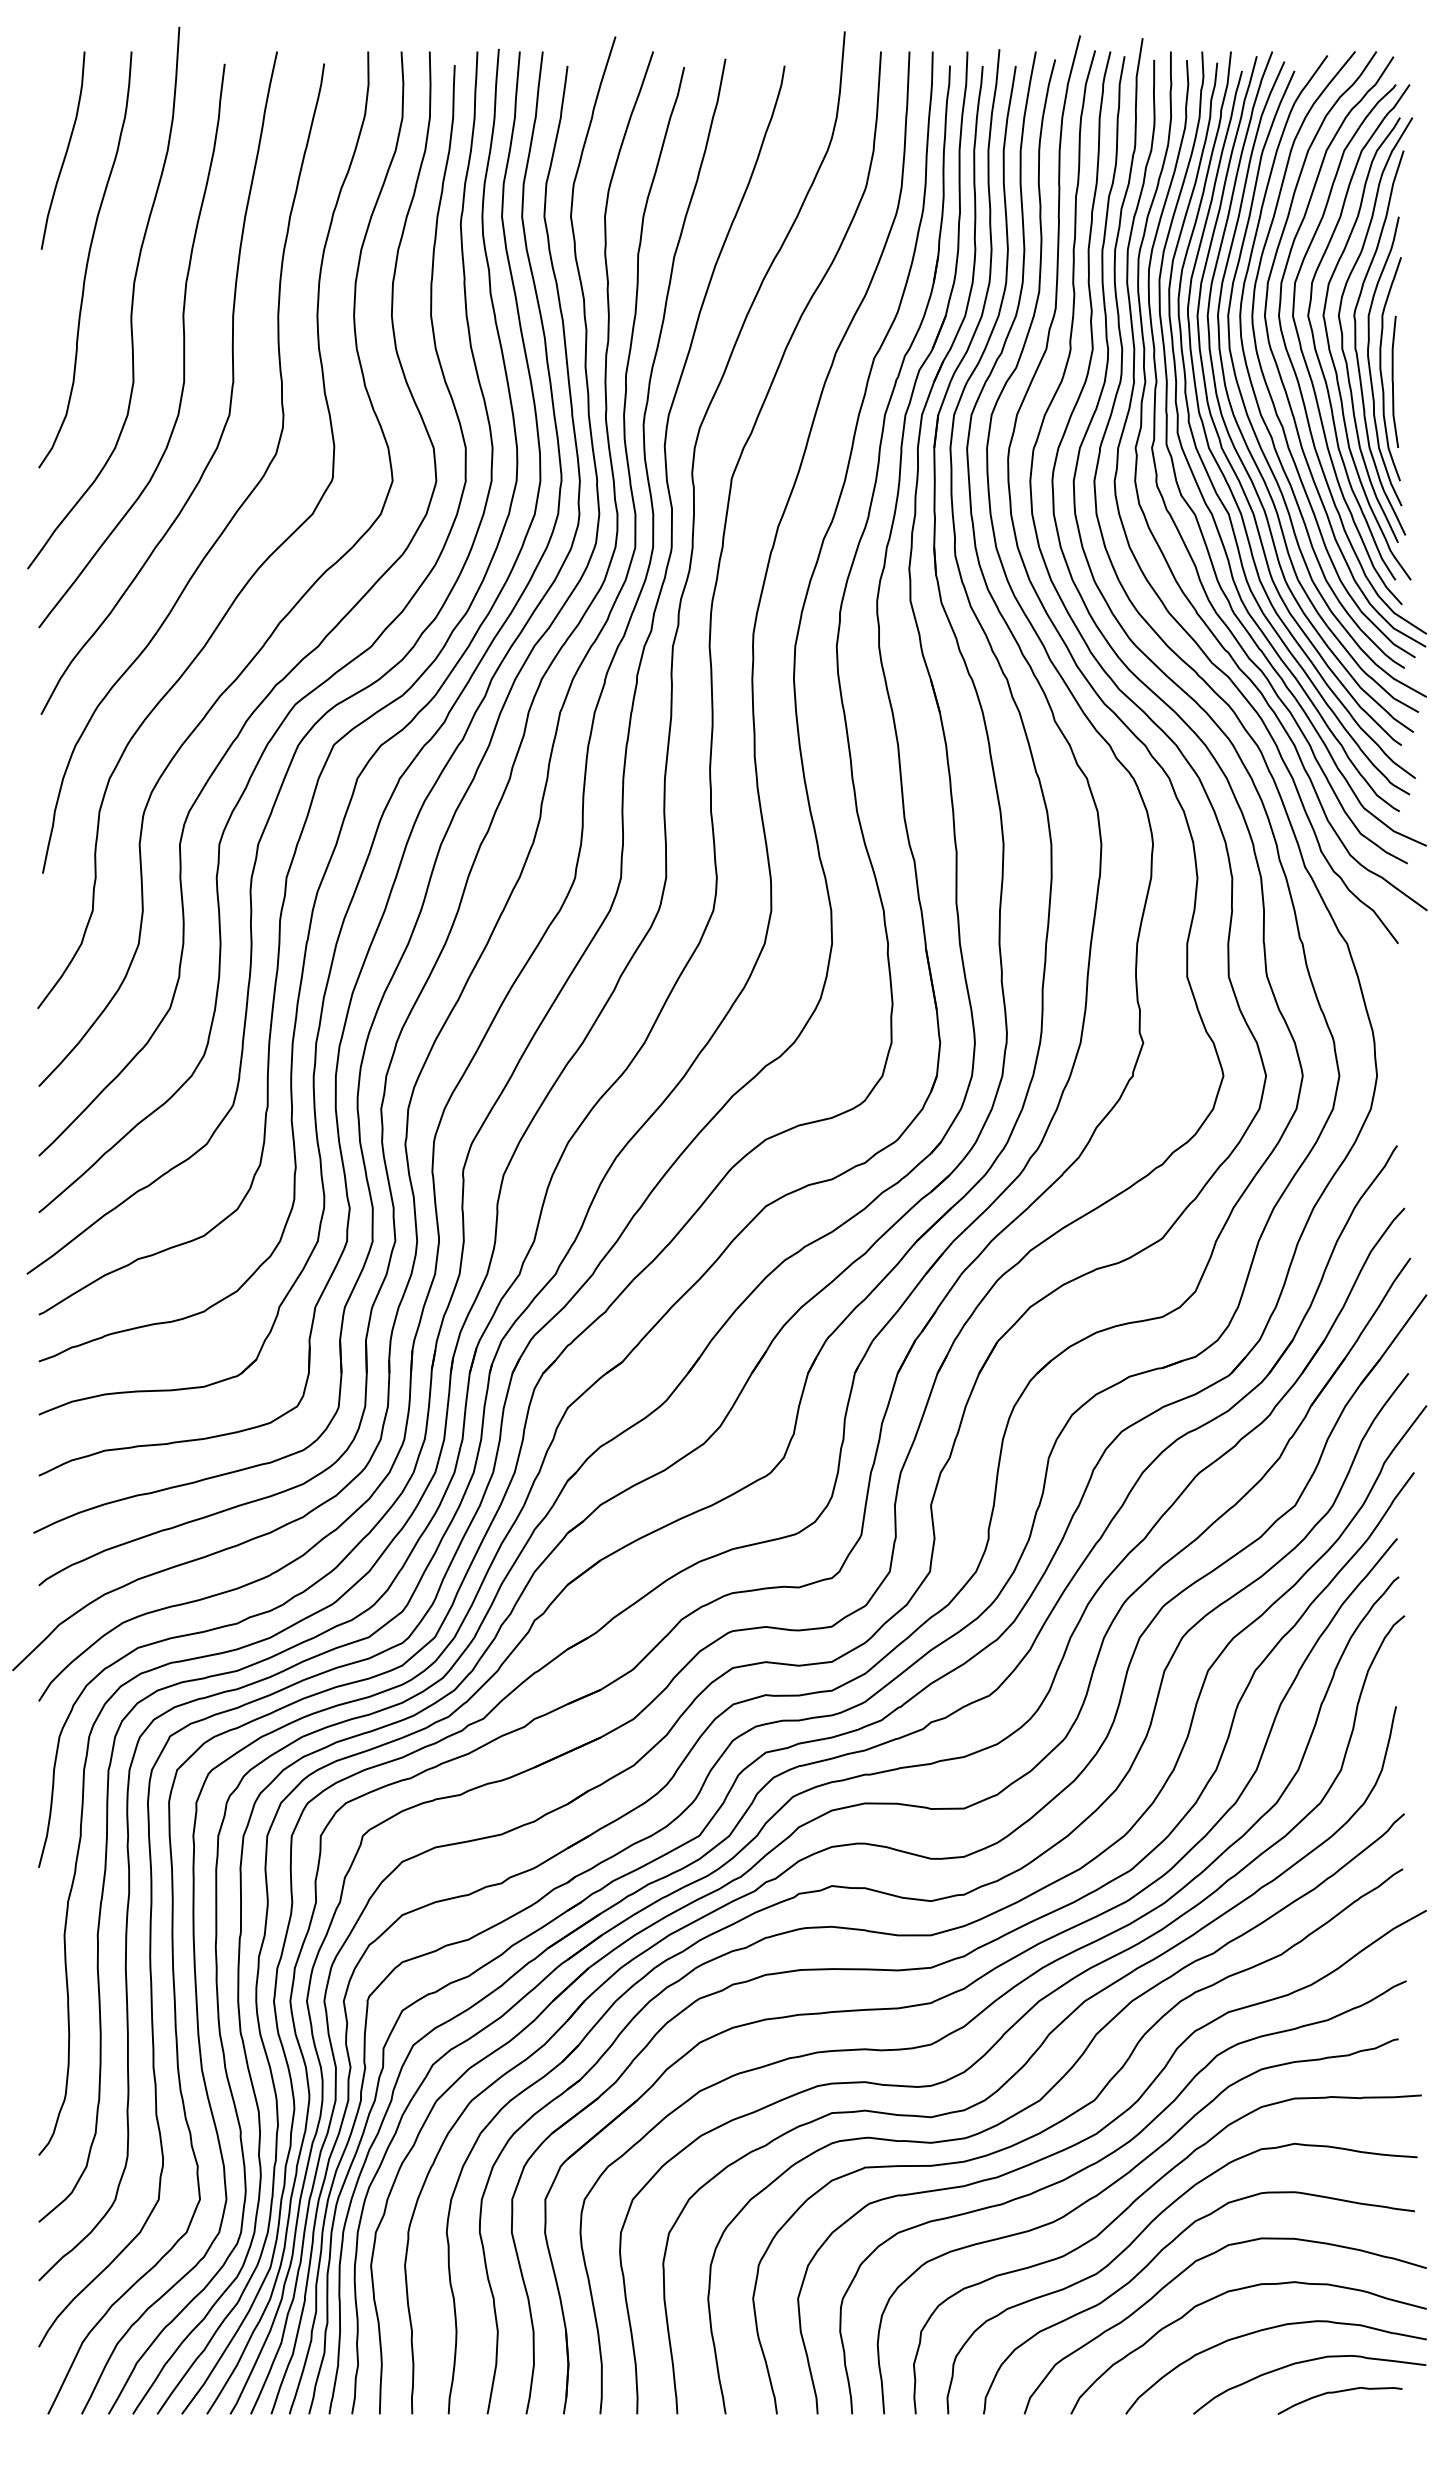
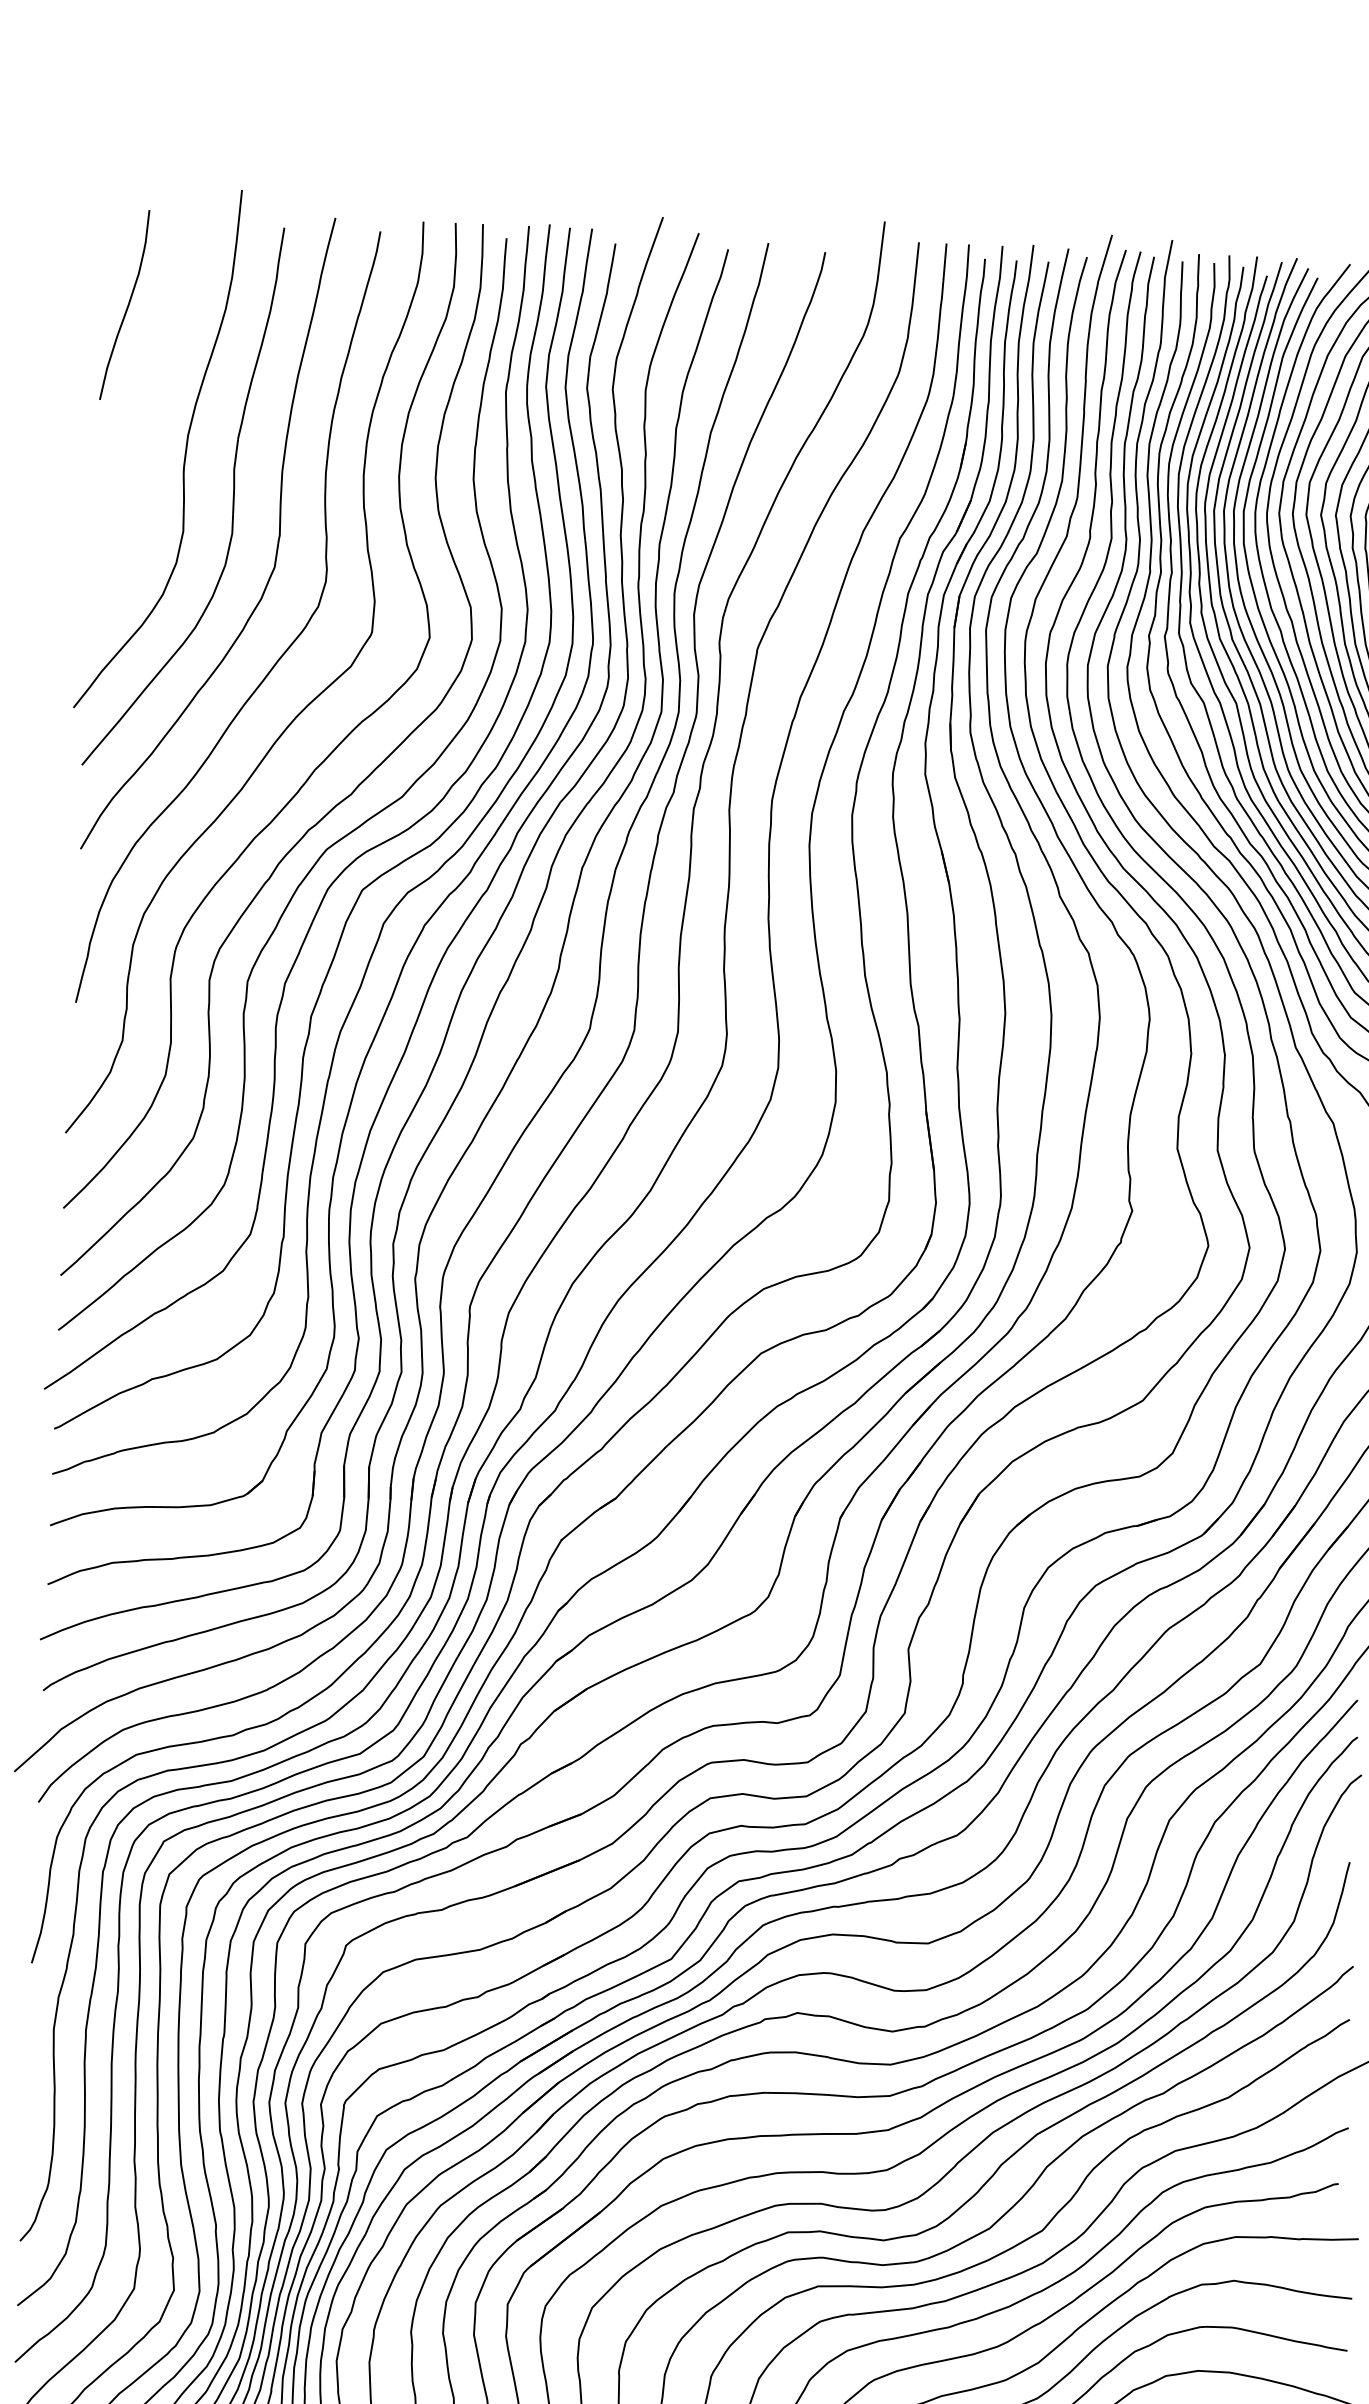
curve: (87, 259) -> (143, 411), removed

